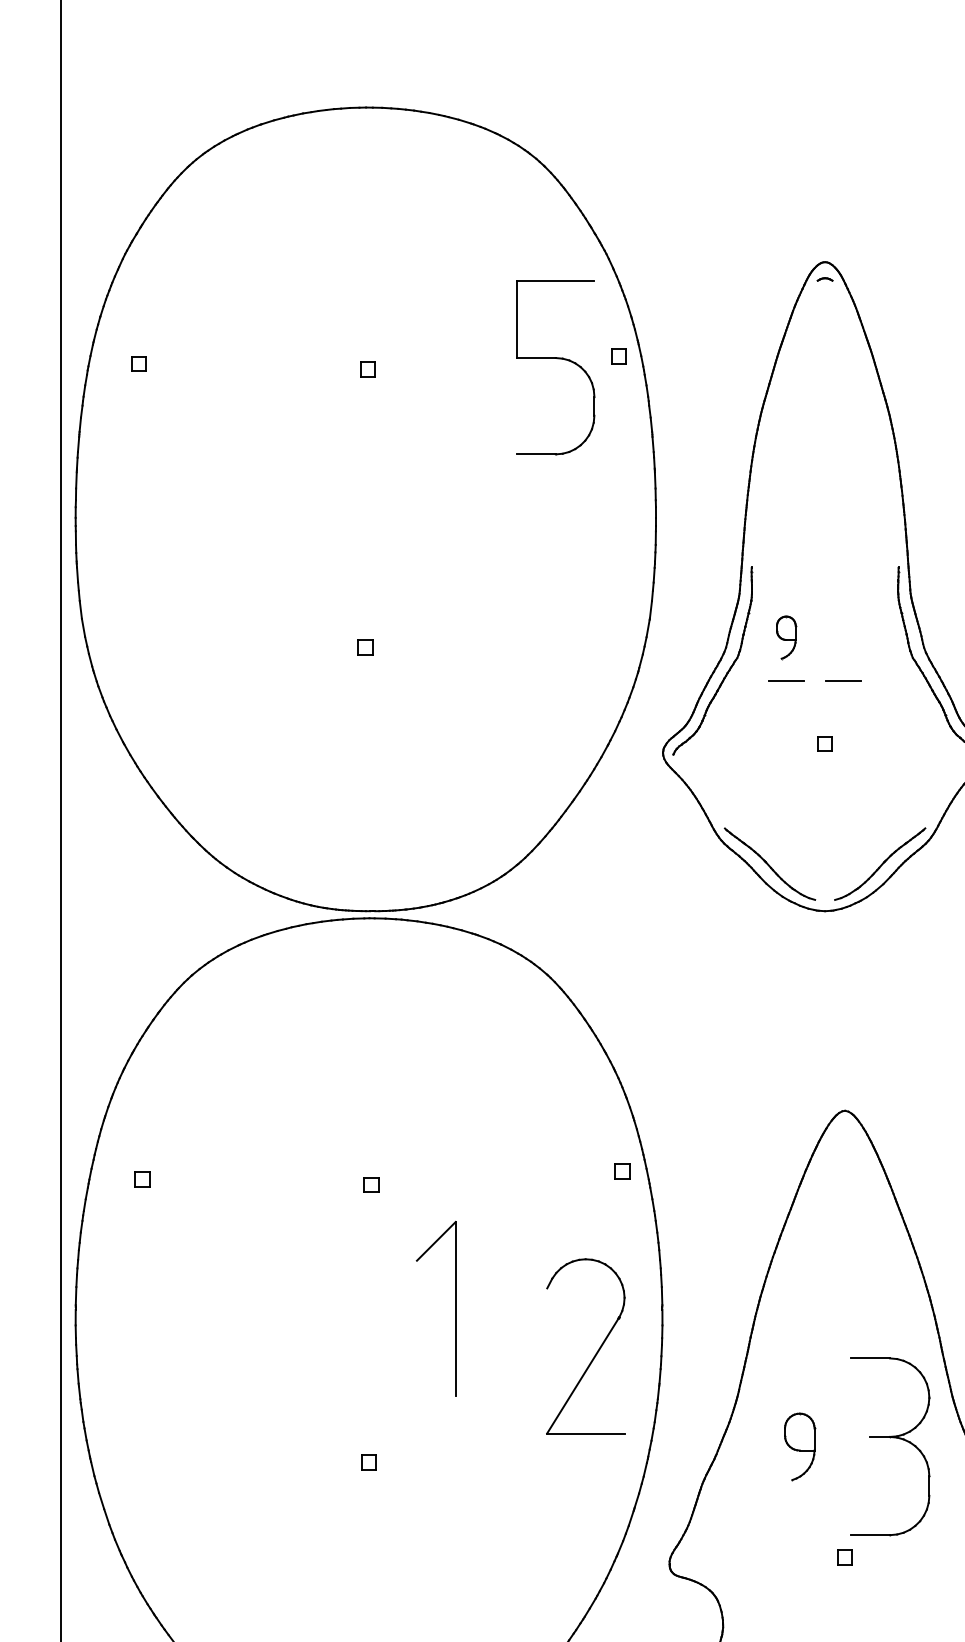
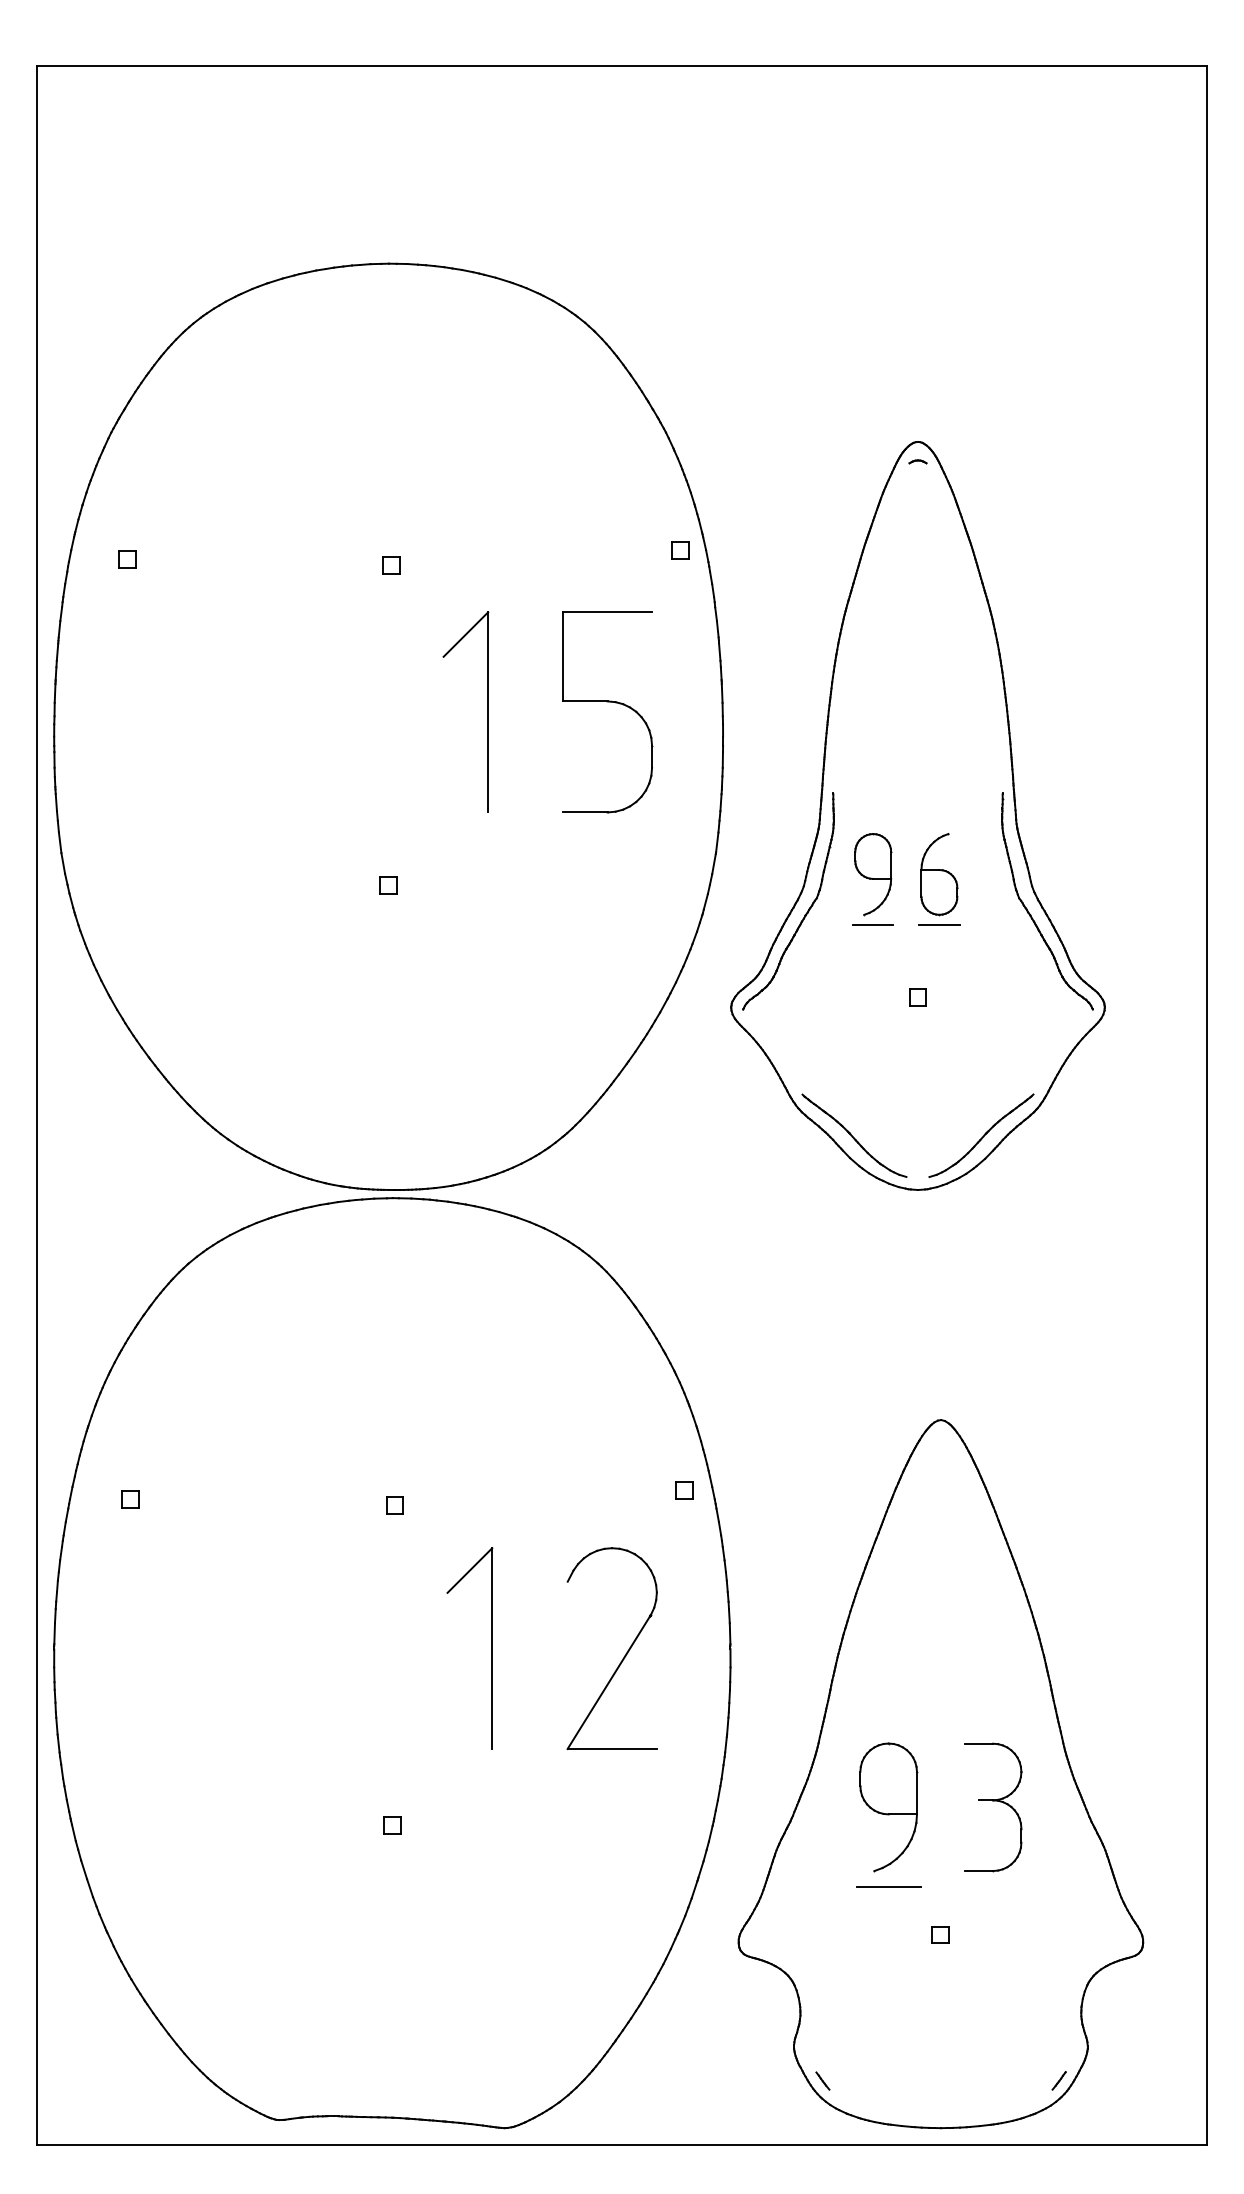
part: (555, 358) -> (607, 702), moved
part: (451, 496) -> (487, 711), added
part: (786, 637) -> (873, 874), size x1.67
part: (843, 637) -> (939, 874), added
part: (596, 1352) -> (624, 1655), moved
part: (799, 1446) -> (888, 1807), size x1.67
part: (890, 1446) -> (993, 1807), size x0.62
line: (799, 1515) -> (888, 1886), added

